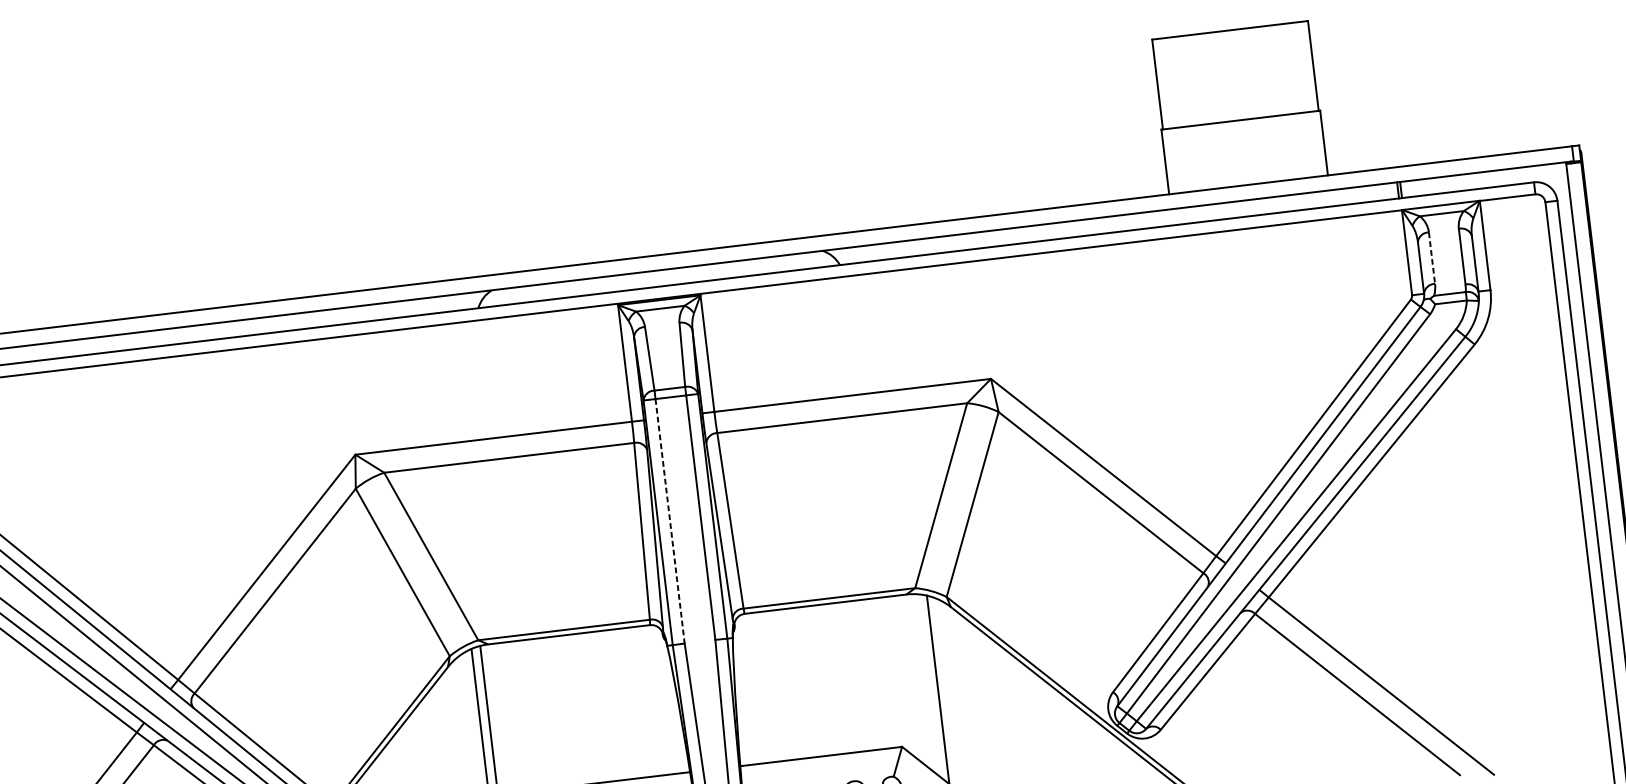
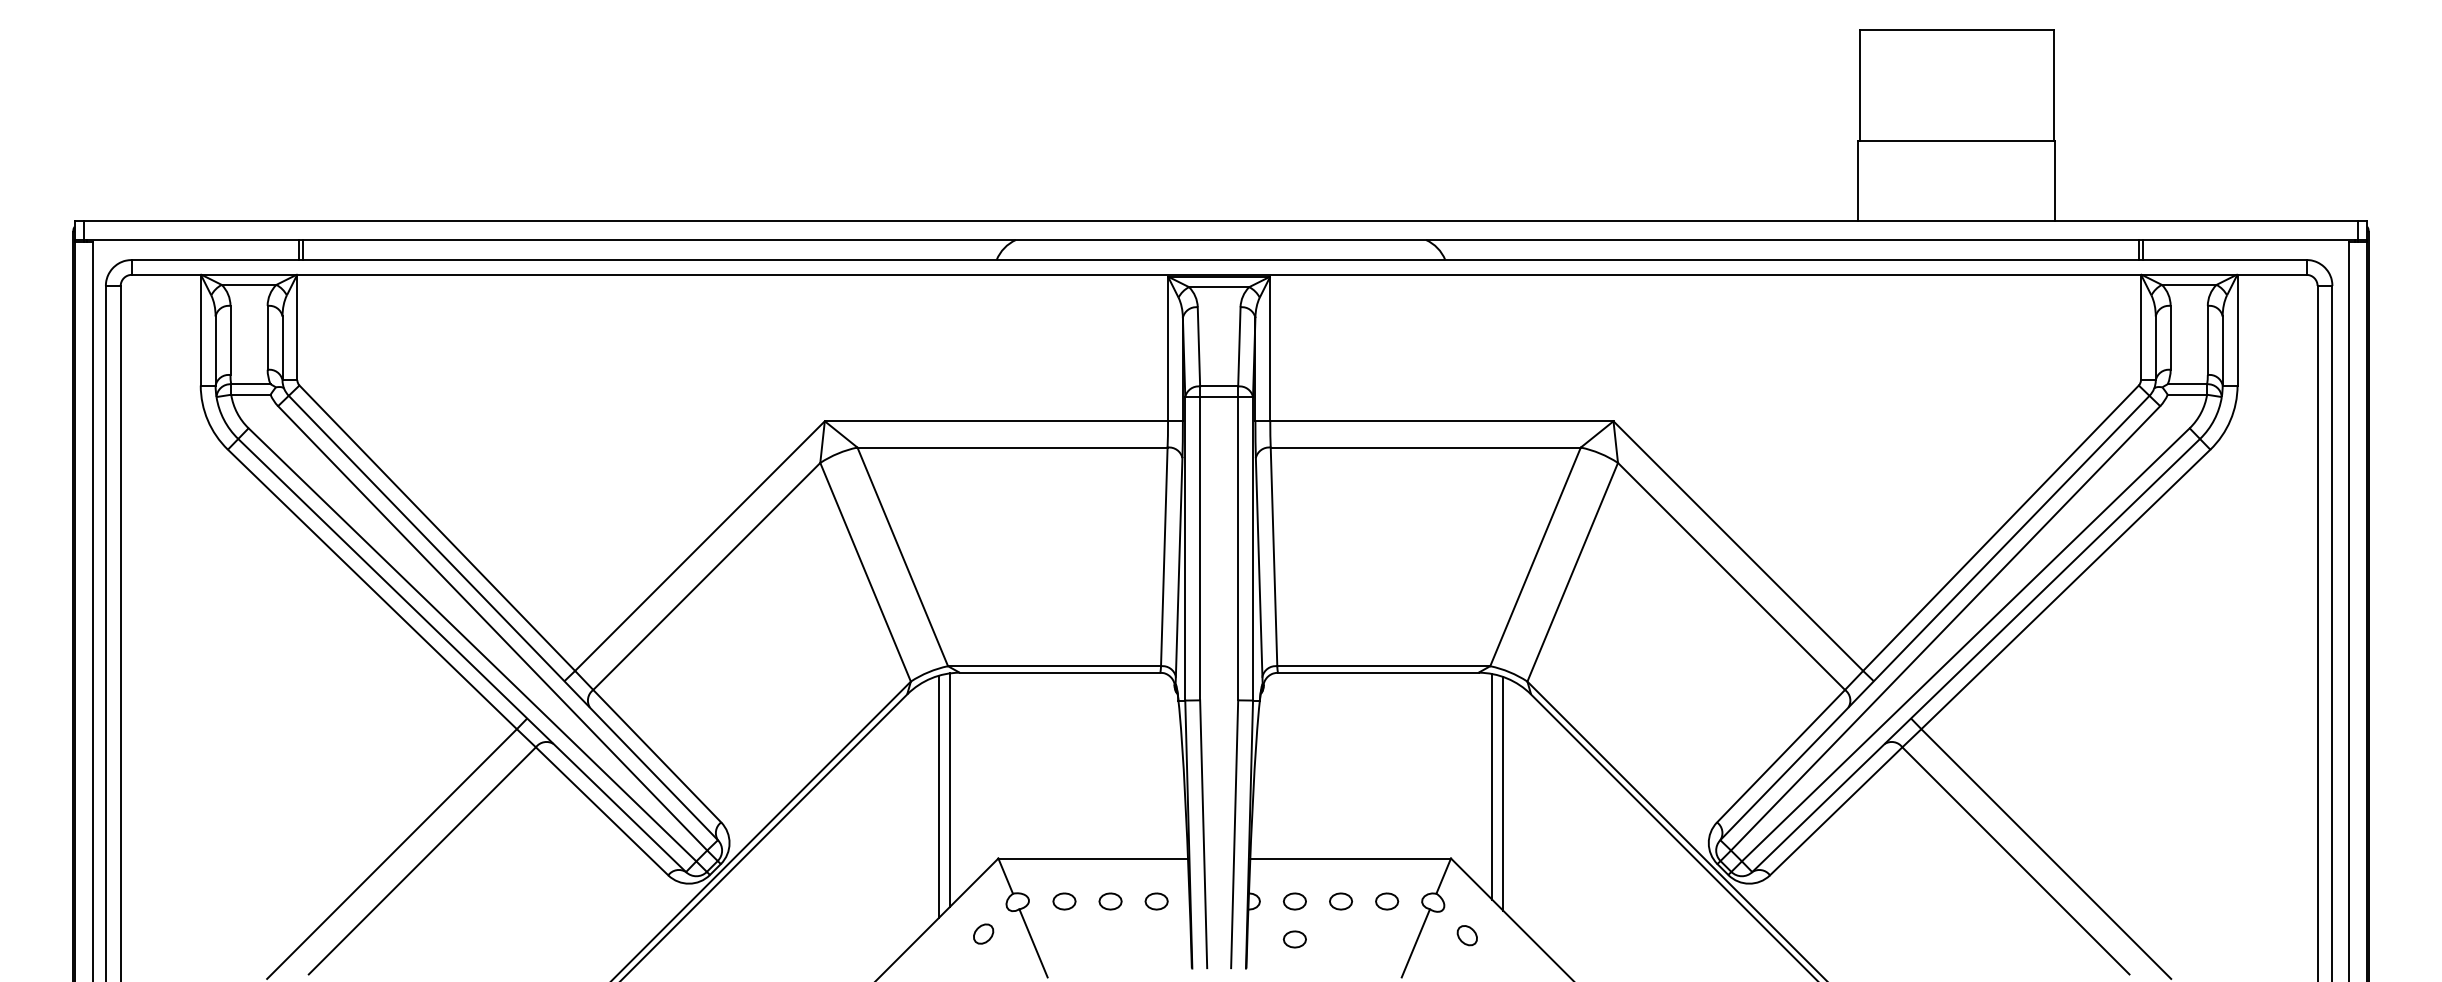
line: (1431, 257) -> (2170, 337), dashed -> solid
line: (670, 521) -> (1200, 548), dashed -> solid
line: (928, 684) -> (1492, 786), added

